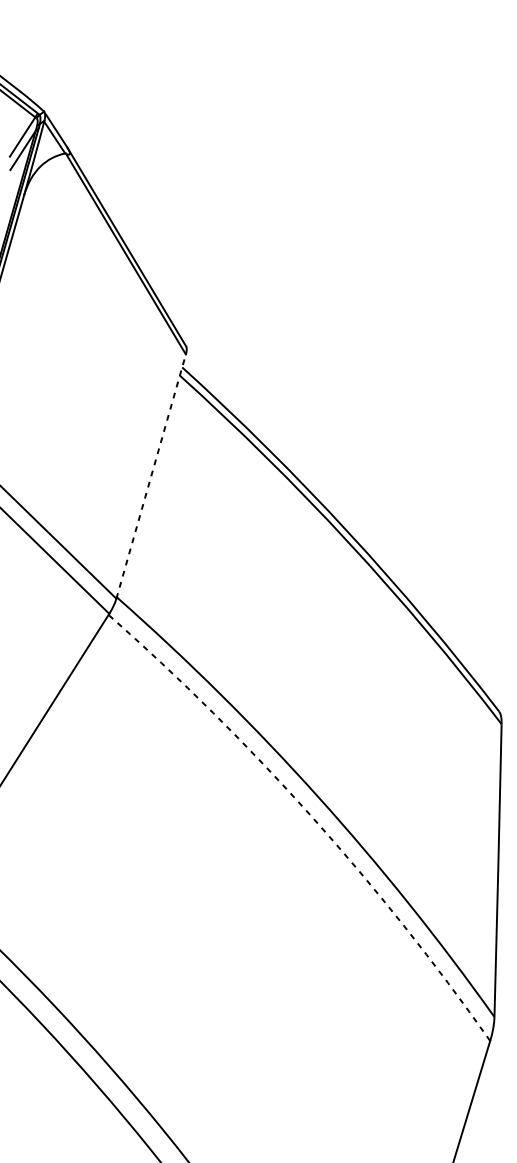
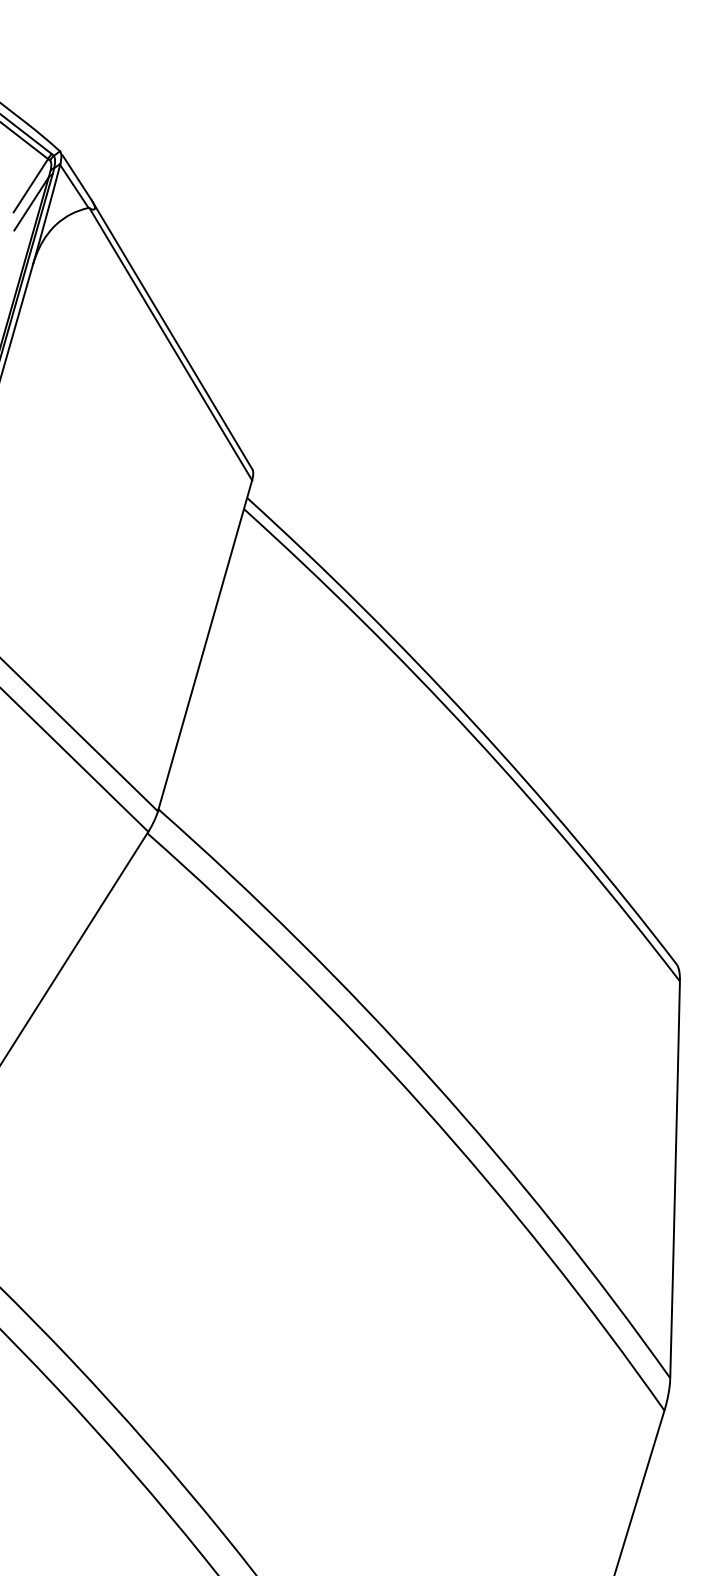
line: (151, 476) -> (205, 645), dashed -> solid
arc: (311, 816) -> (422, 1106), dashed -> solid

